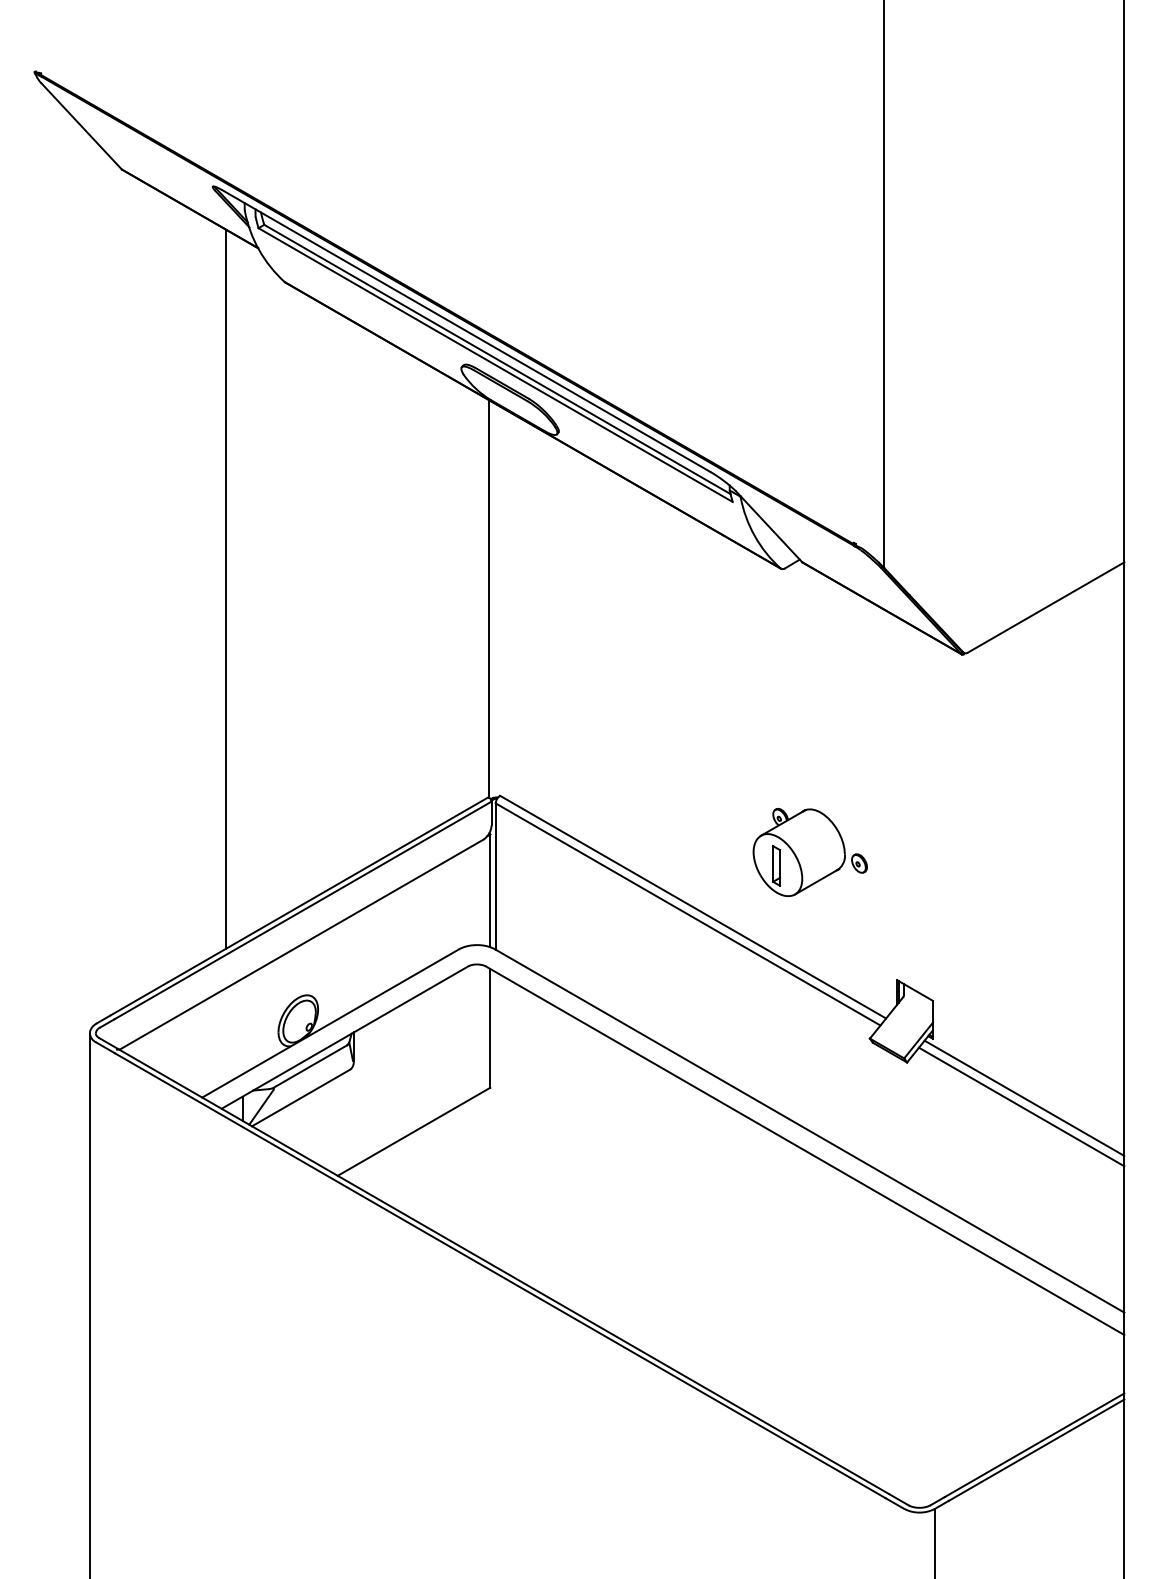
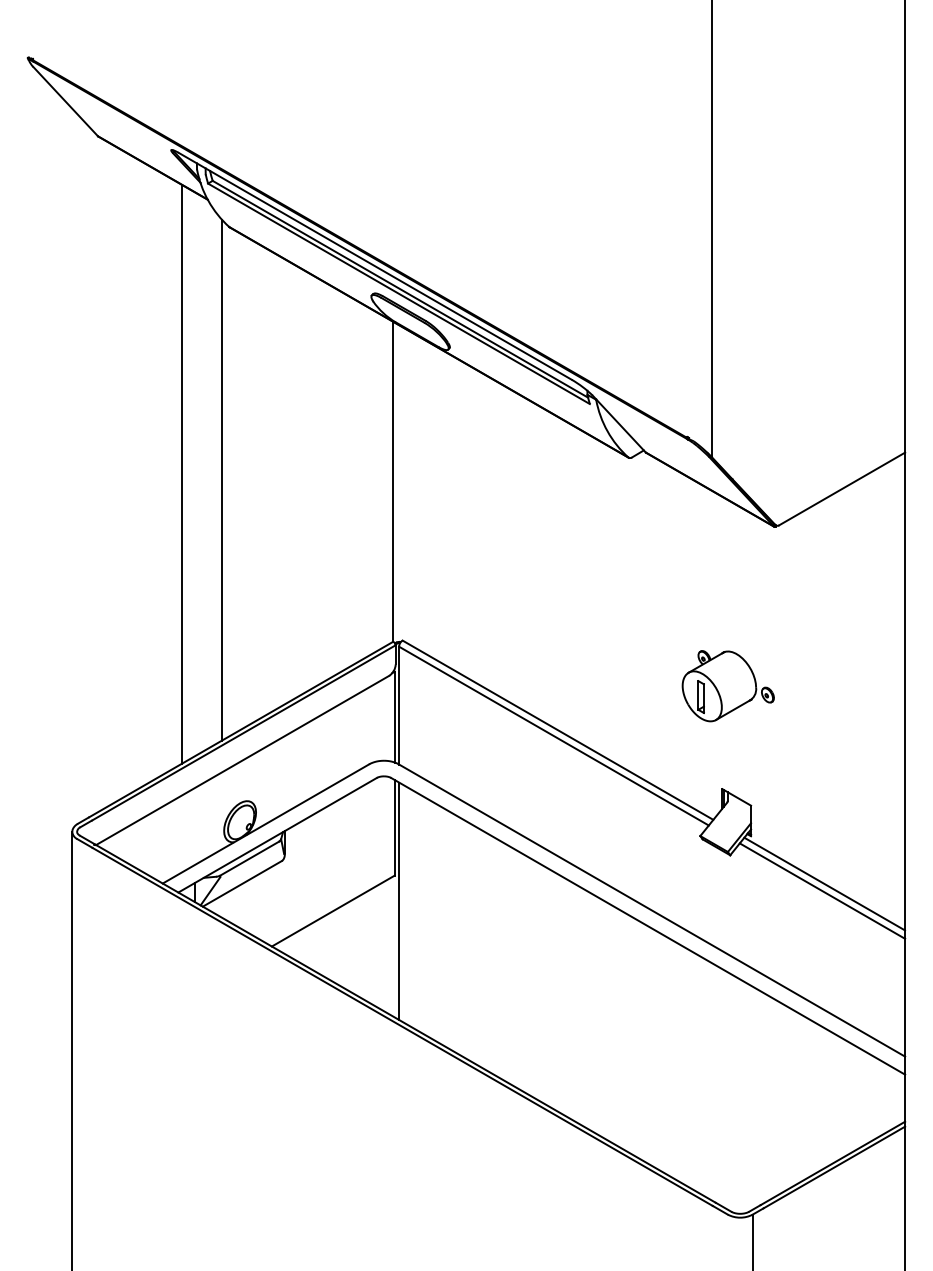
line: (275, 595) -> (221, 479), added
part: (809, 852) -> (727, 686), moved
line: (496, 1118) -> (399, 900), added

